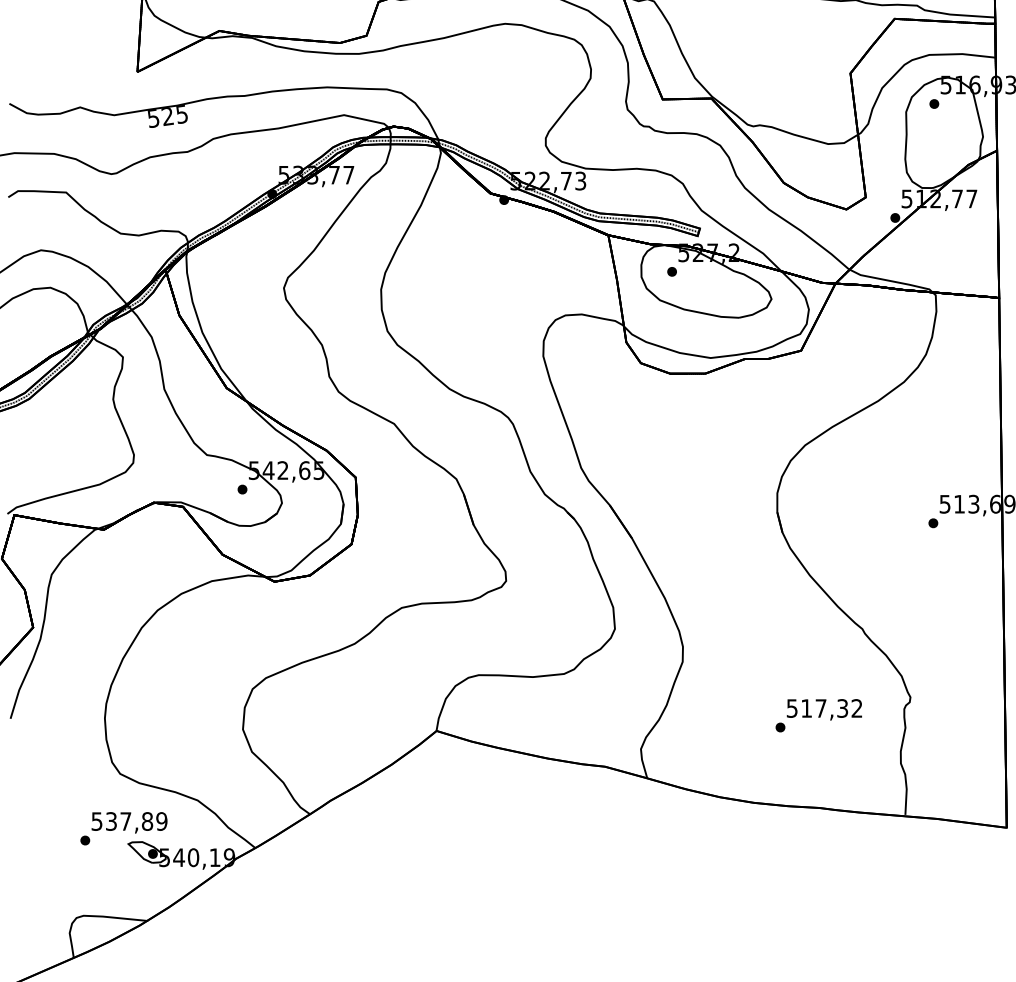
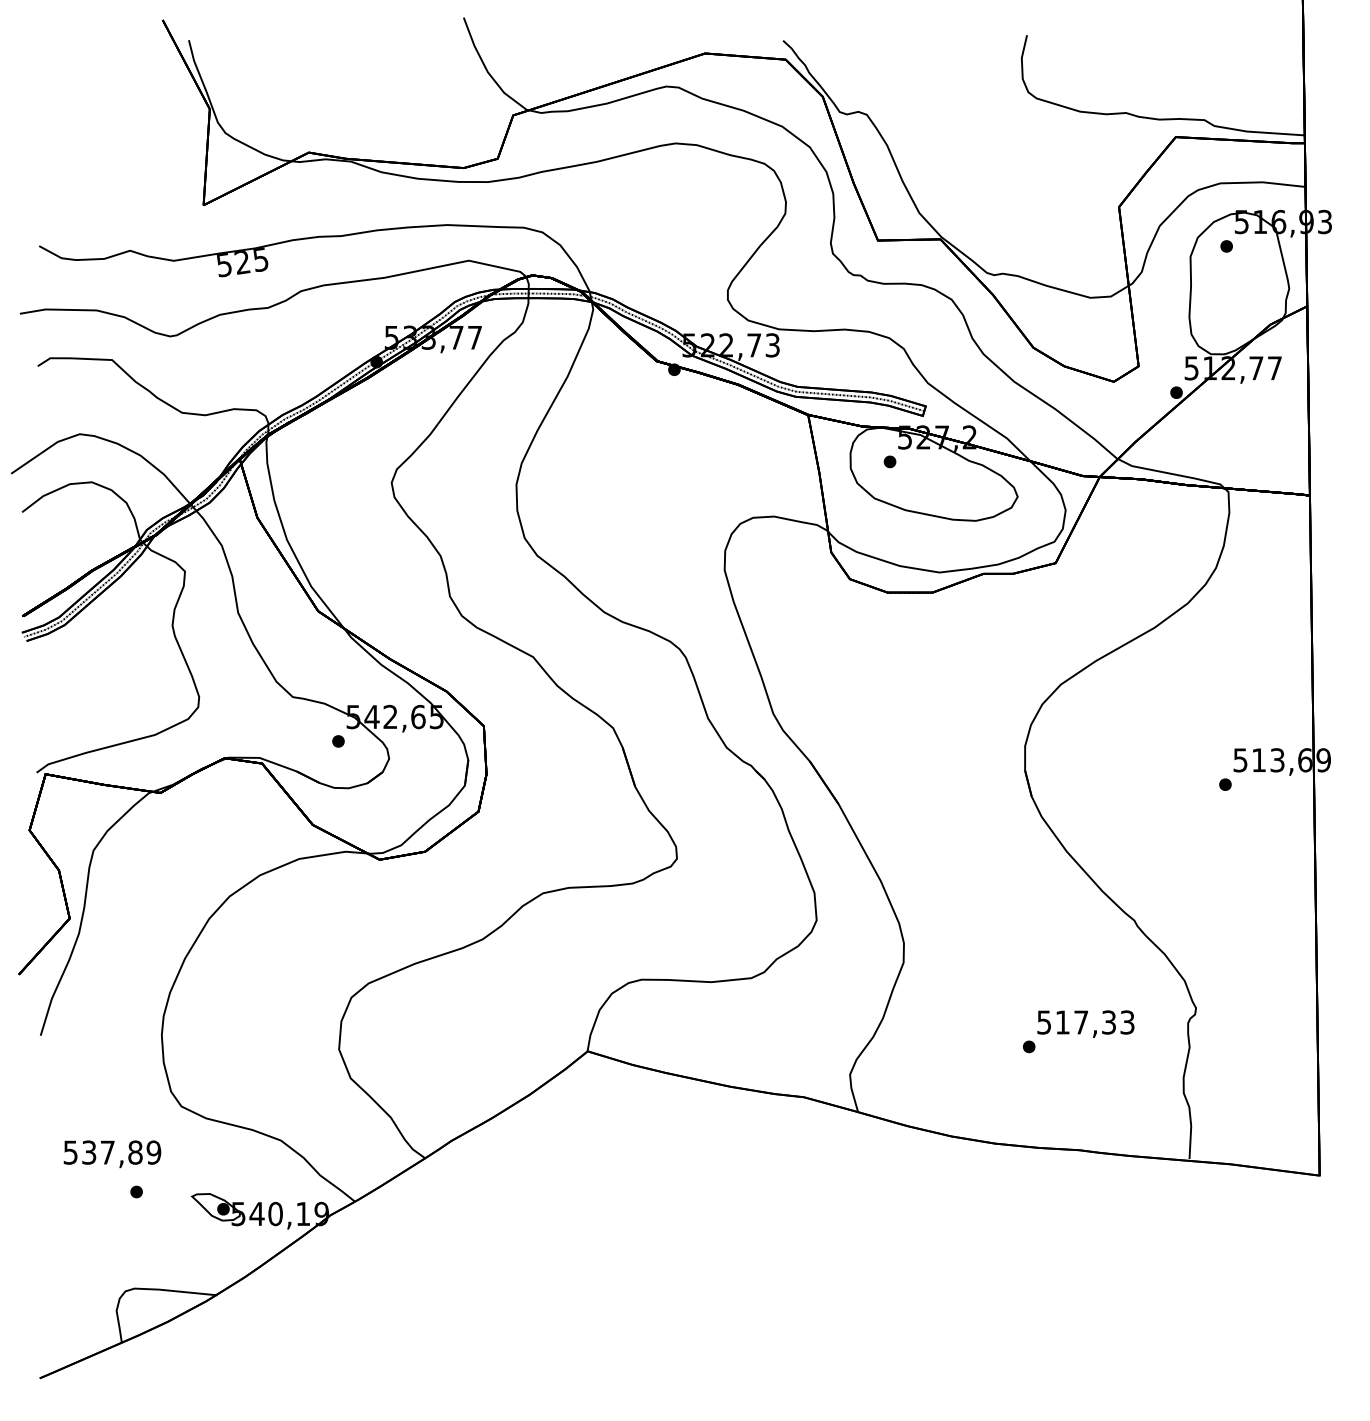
text: (857, 708) -> (1127, 1022), 517,32 -> 517,33
text: (129, 823) -> (112, 1154), moved

